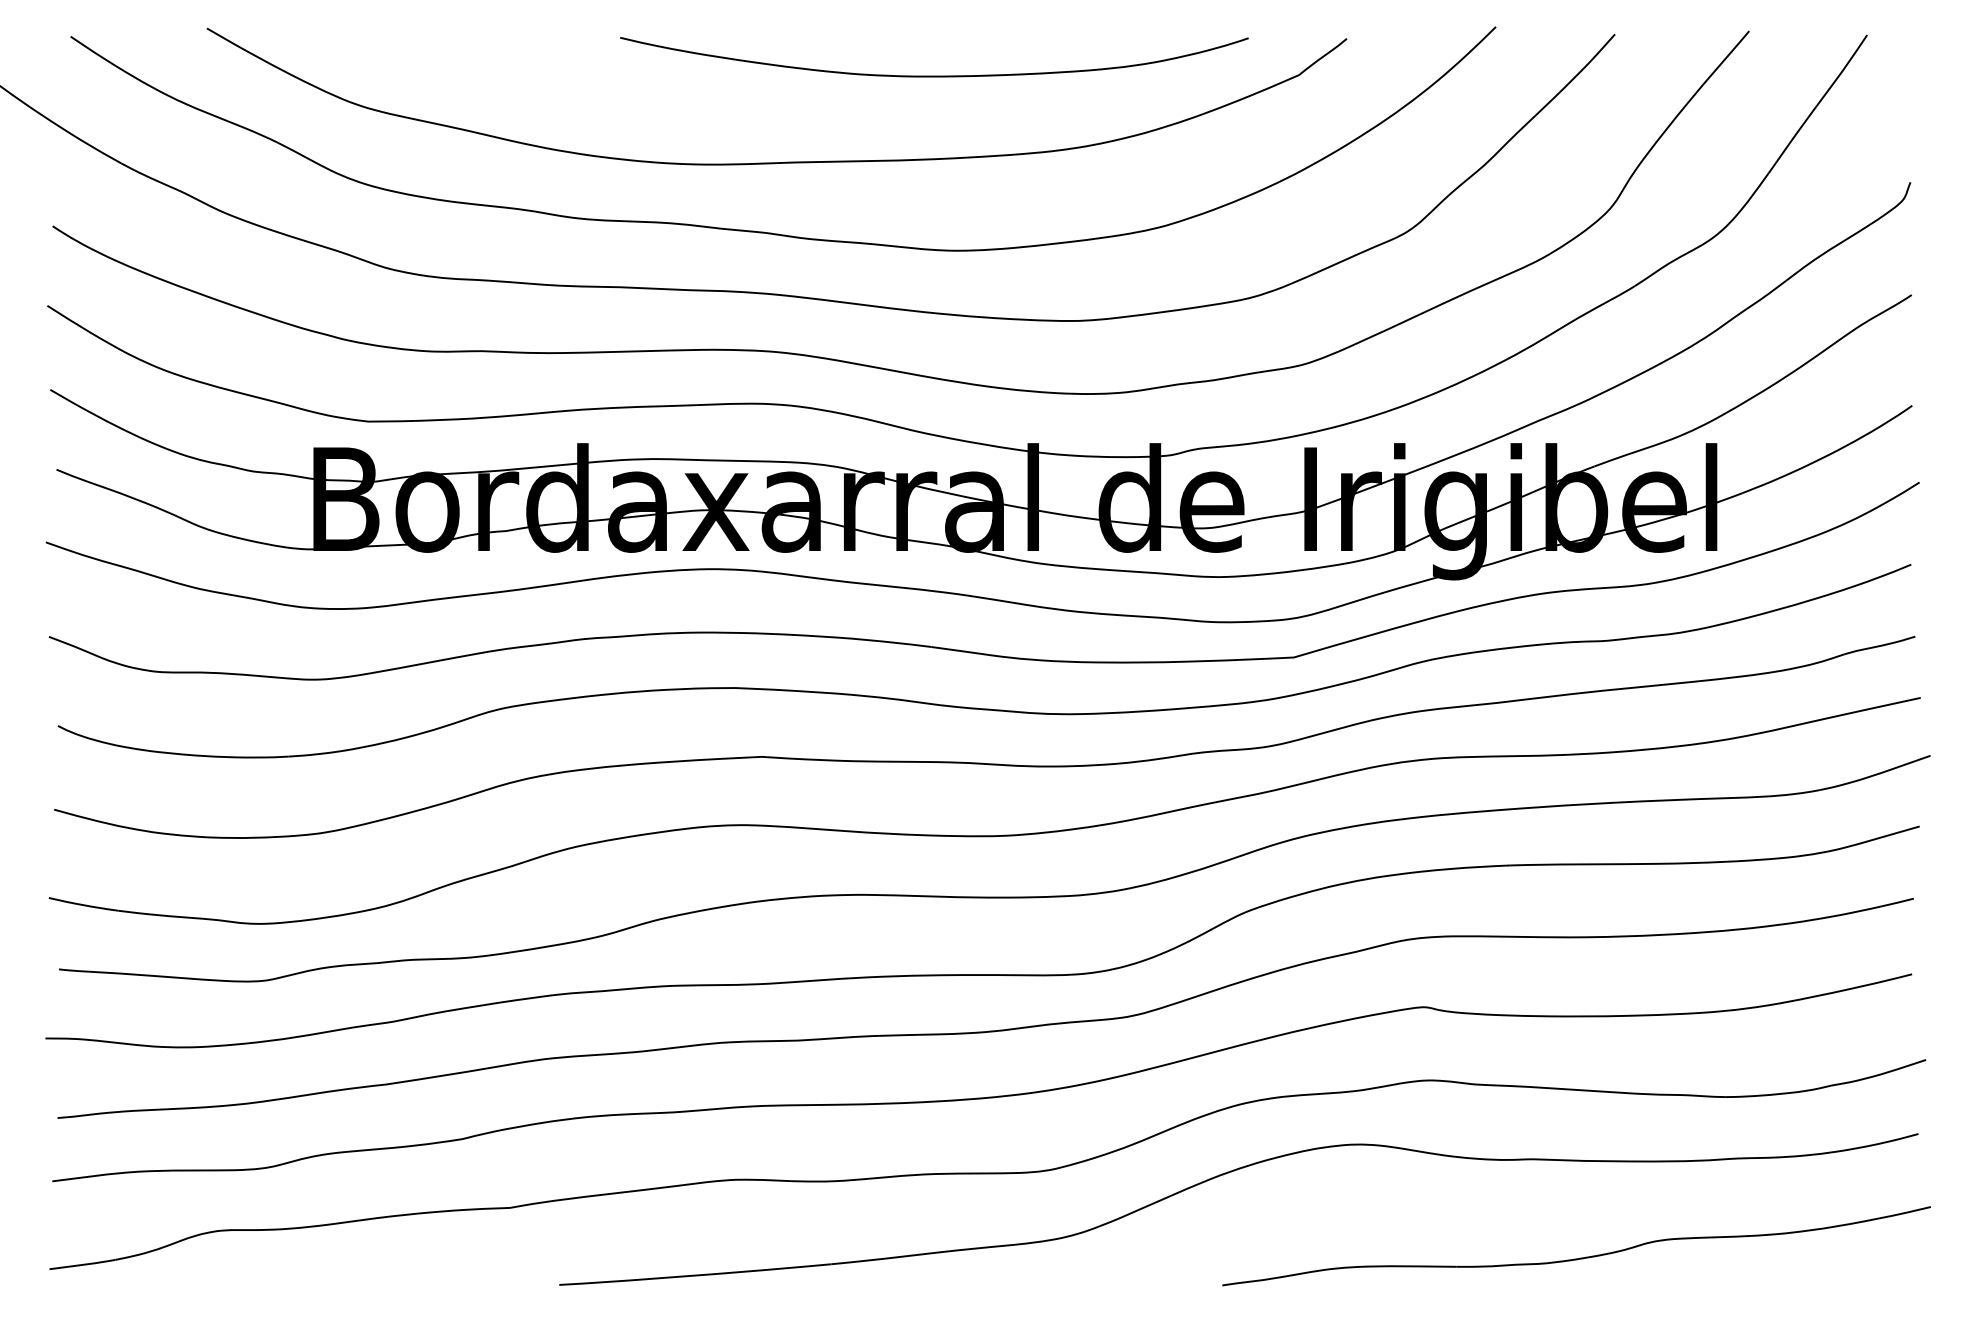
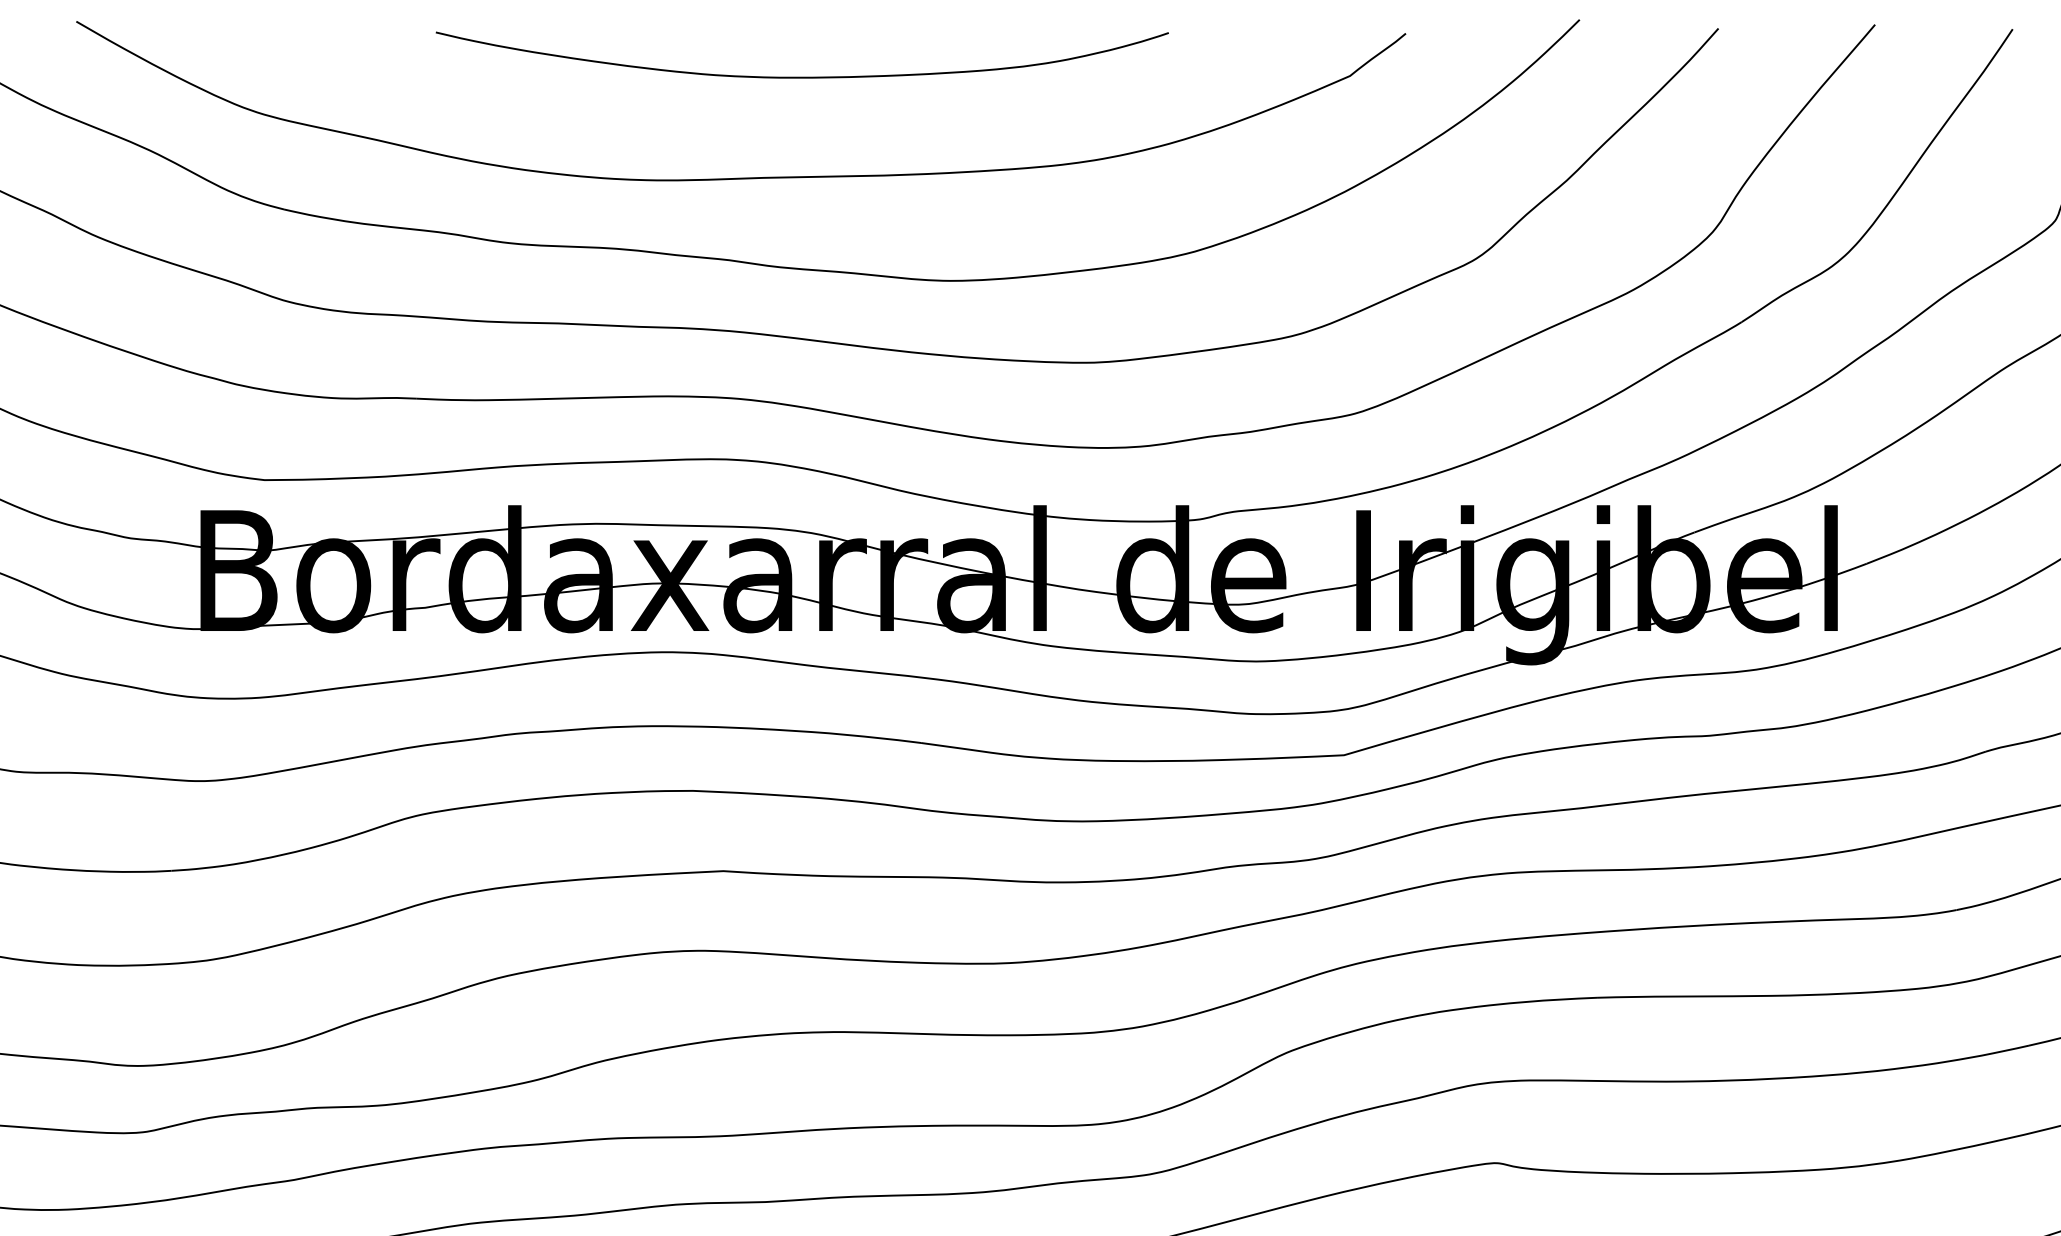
curve: (934, 75) -> (802, 76), moved

